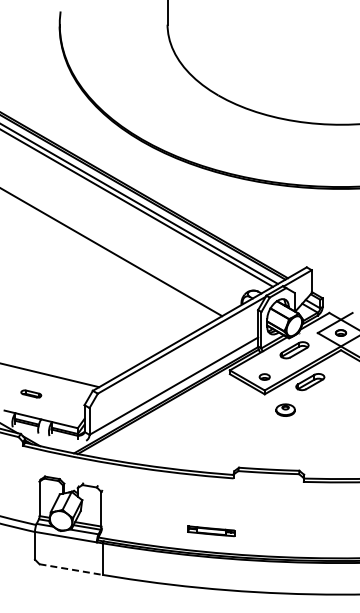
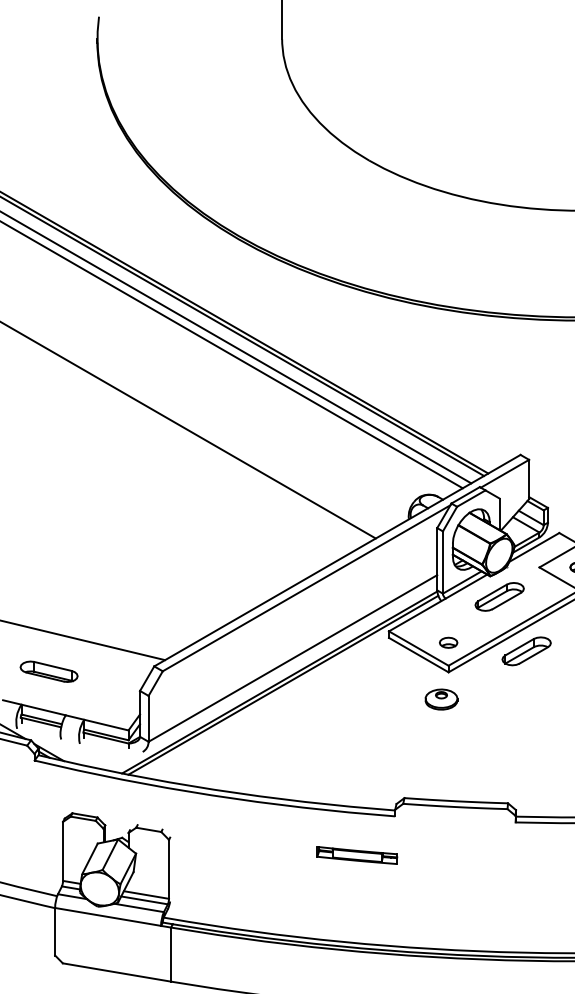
part: (30, 393) -> (47, 670), size x1.67
part: (285, 409) -> (441, 698), moved
part: (211, 531) -> (357, 855), moved
line: (71, 569) -> (117, 972), dashed -> solid

